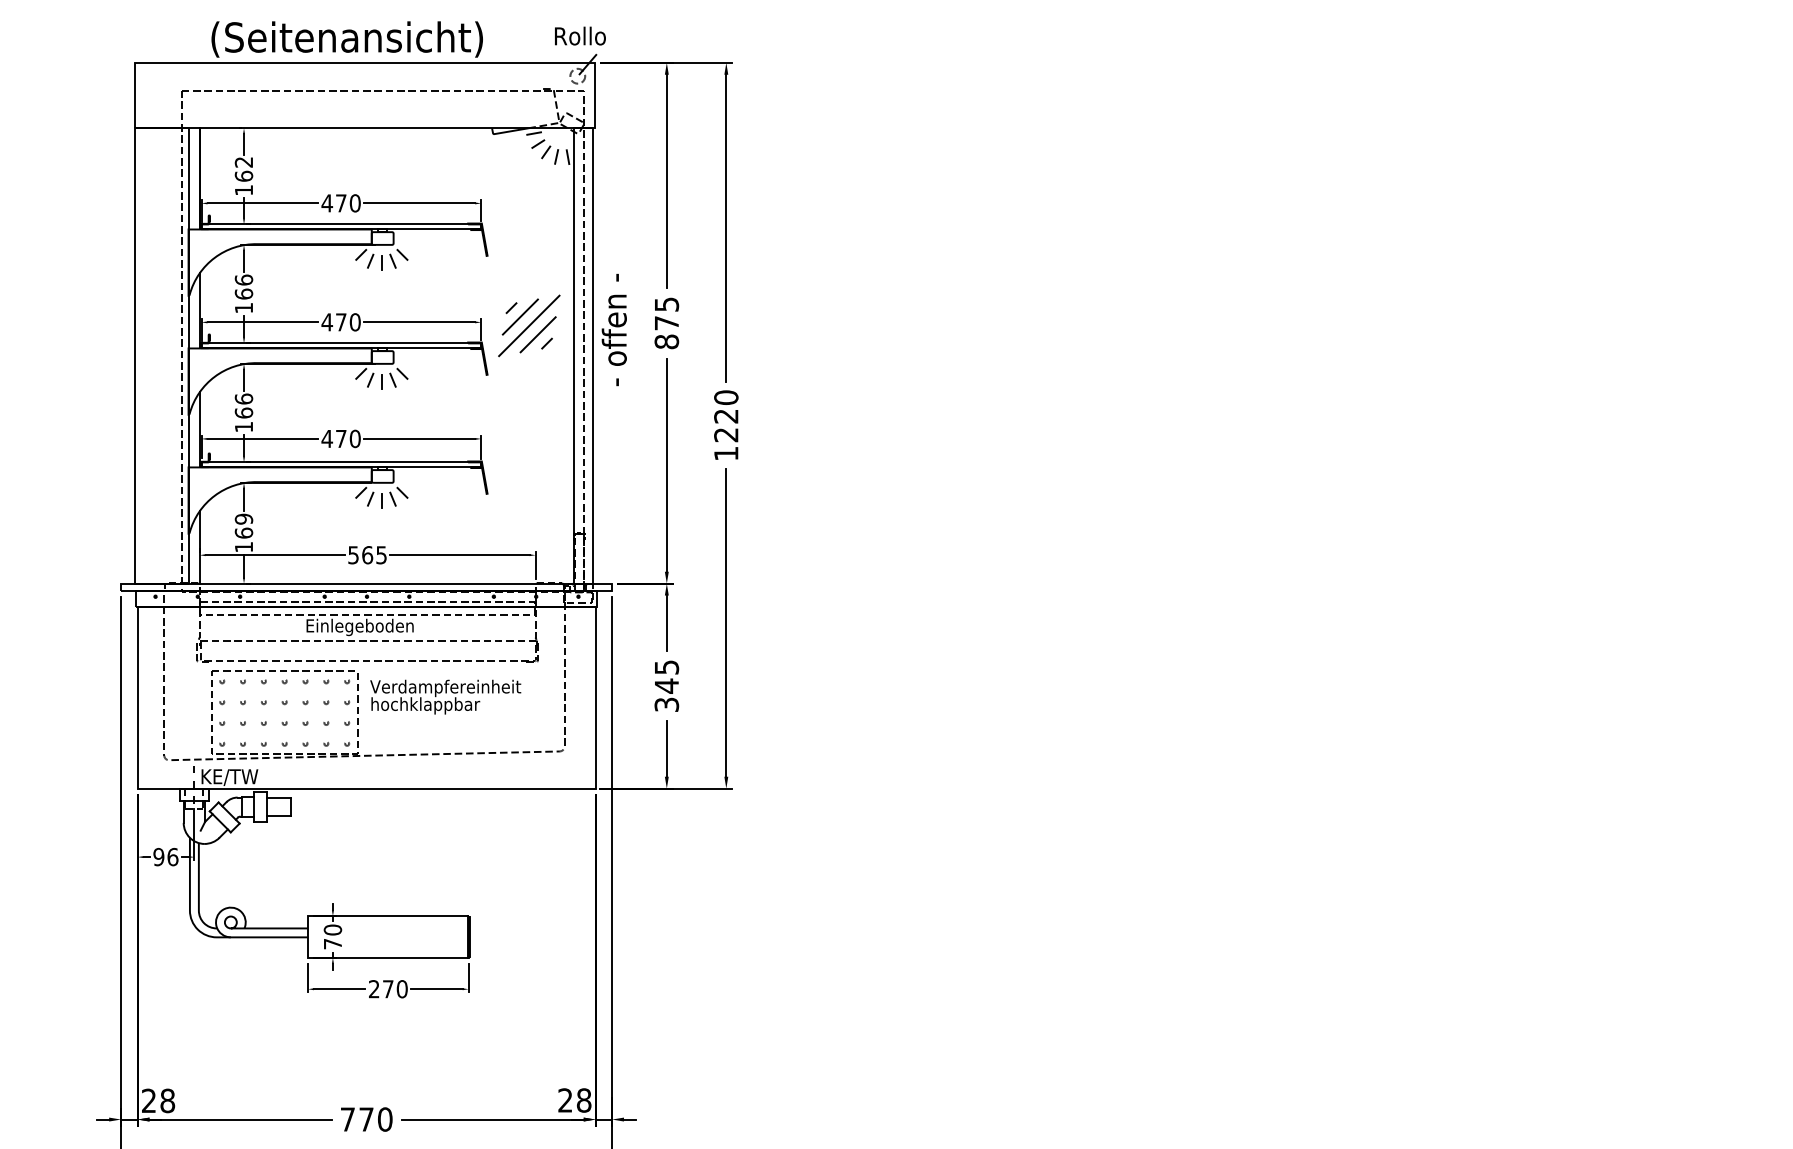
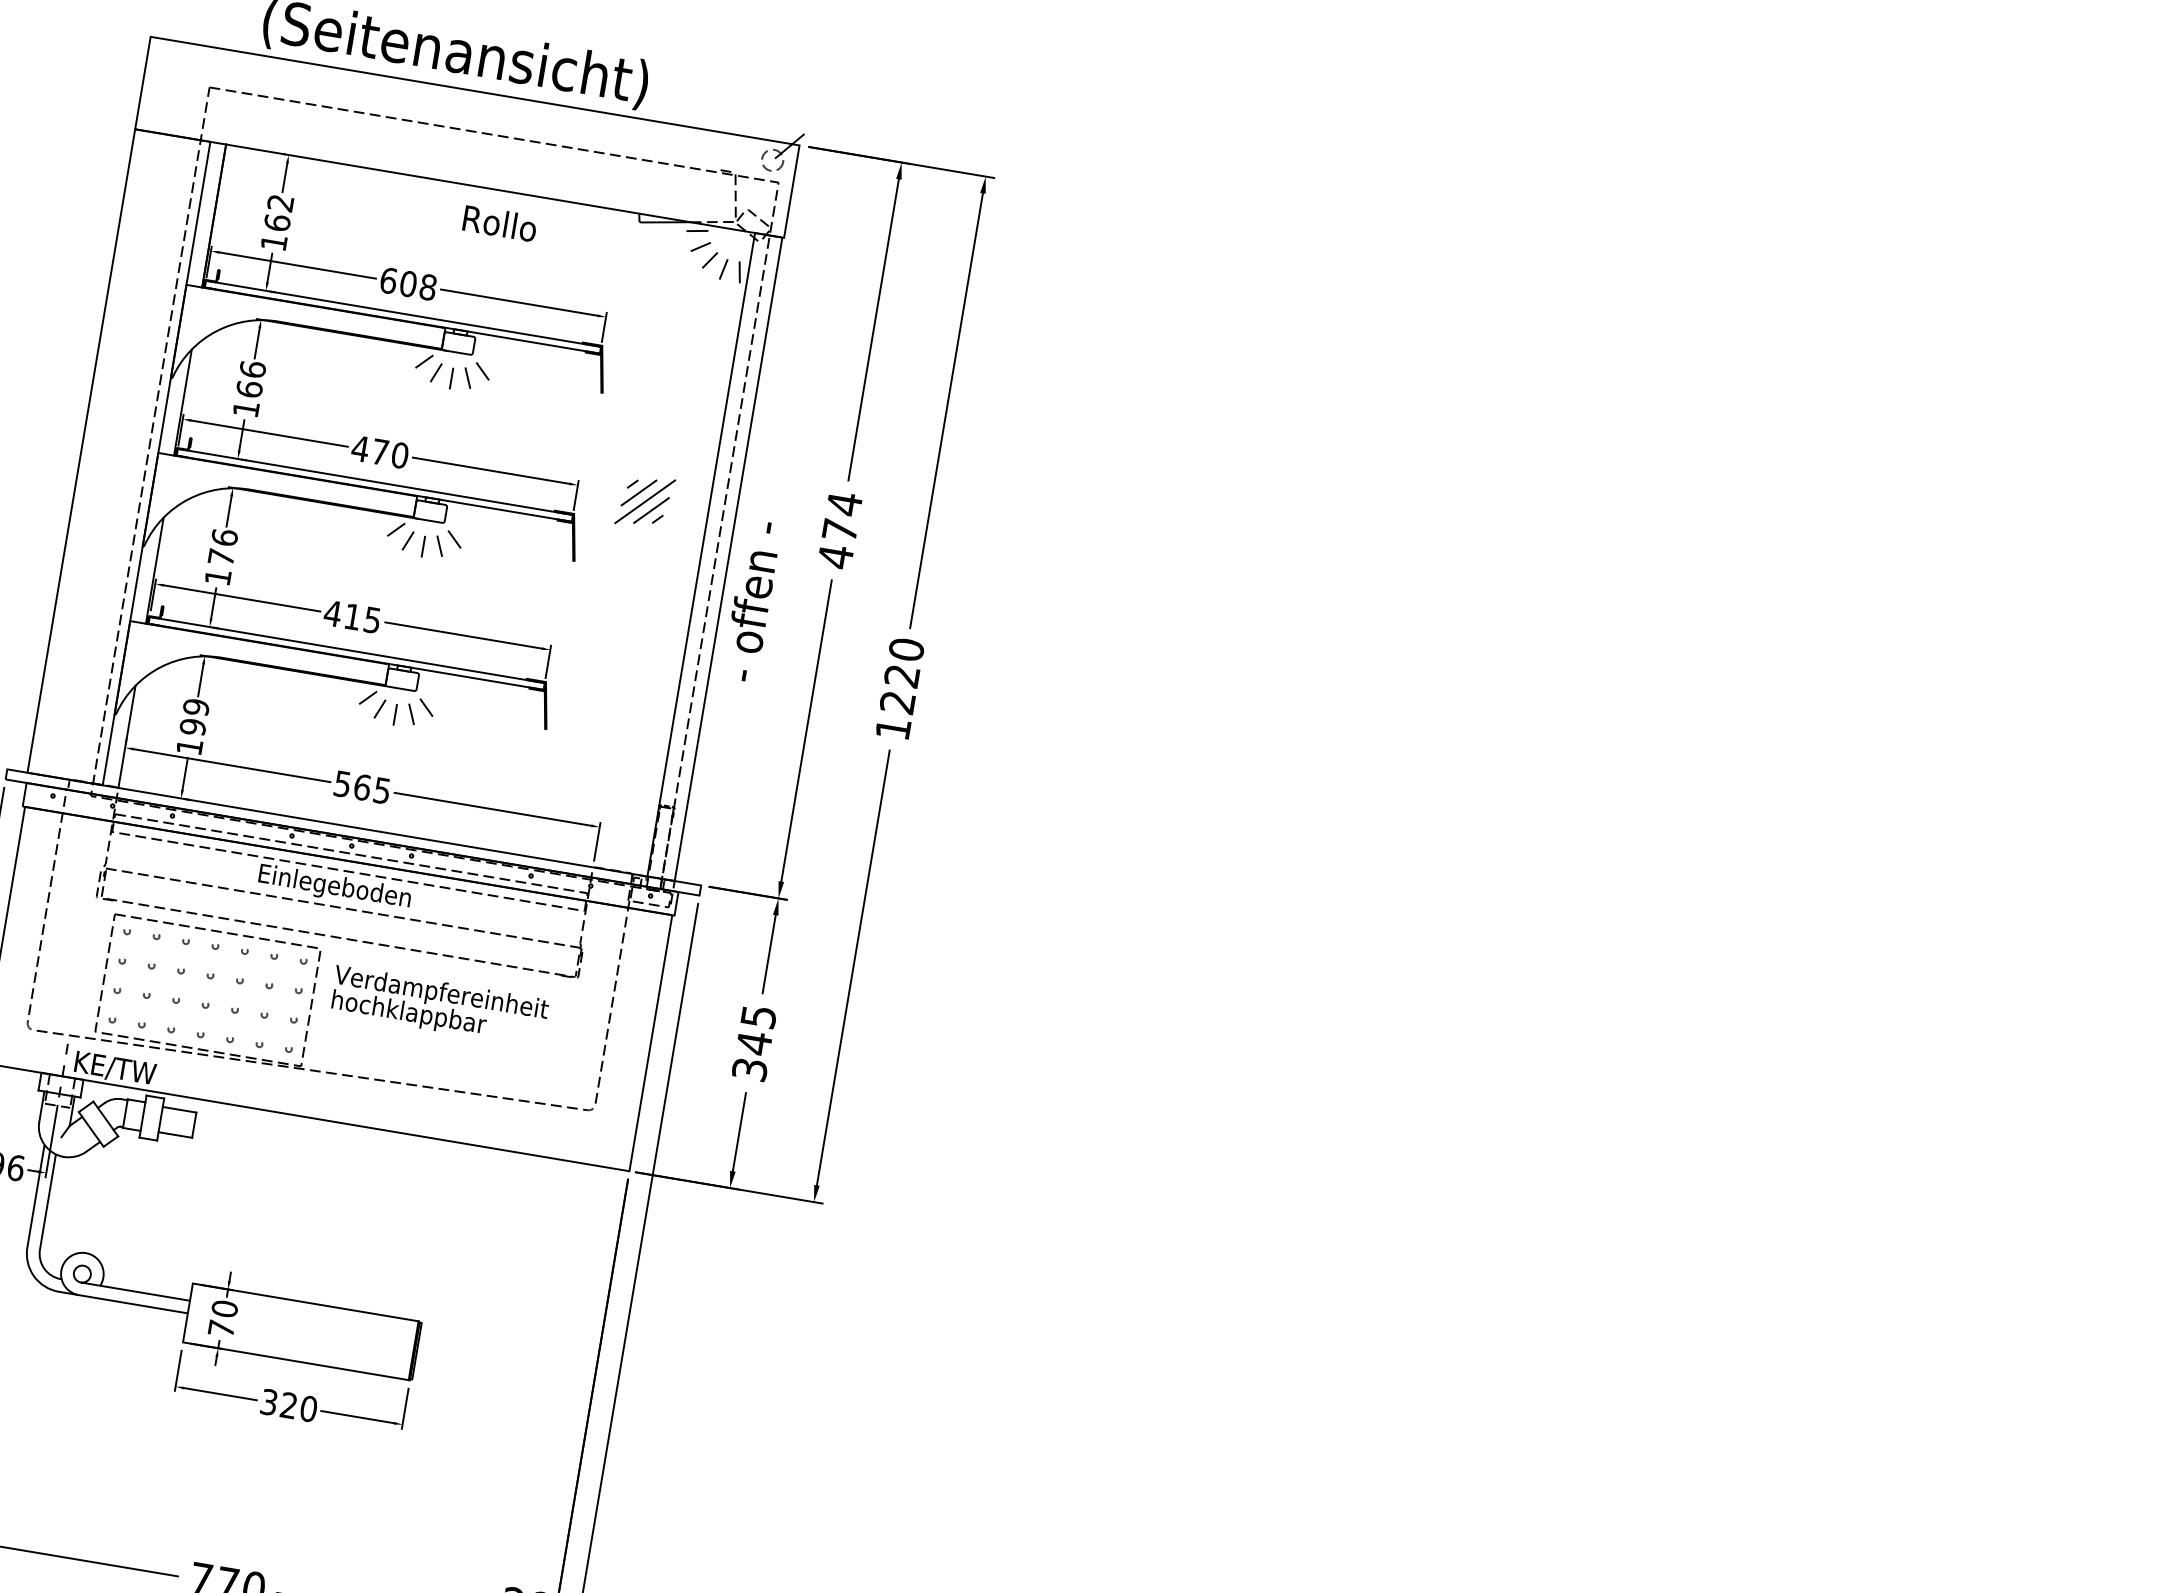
text: (580, 35) -> (500, 222), moved
text: (340, 203) -> (407, 284), 470 -> 608
text: (666, 322) -> (839, 529), 875 -> 474
part: (529, 325) -> (645, 501), size x0.6
text: (613, 329) -> (750, 600), moved
text: (243, 412) -> (220, 556), 166 -> 176
text: (348, 438) -> (363, 618), 470 -> 415
text: (243, 532) -> (192, 726), 169 -> 199
text: (381, 989) -> (279, 1404), 270 -> 320

